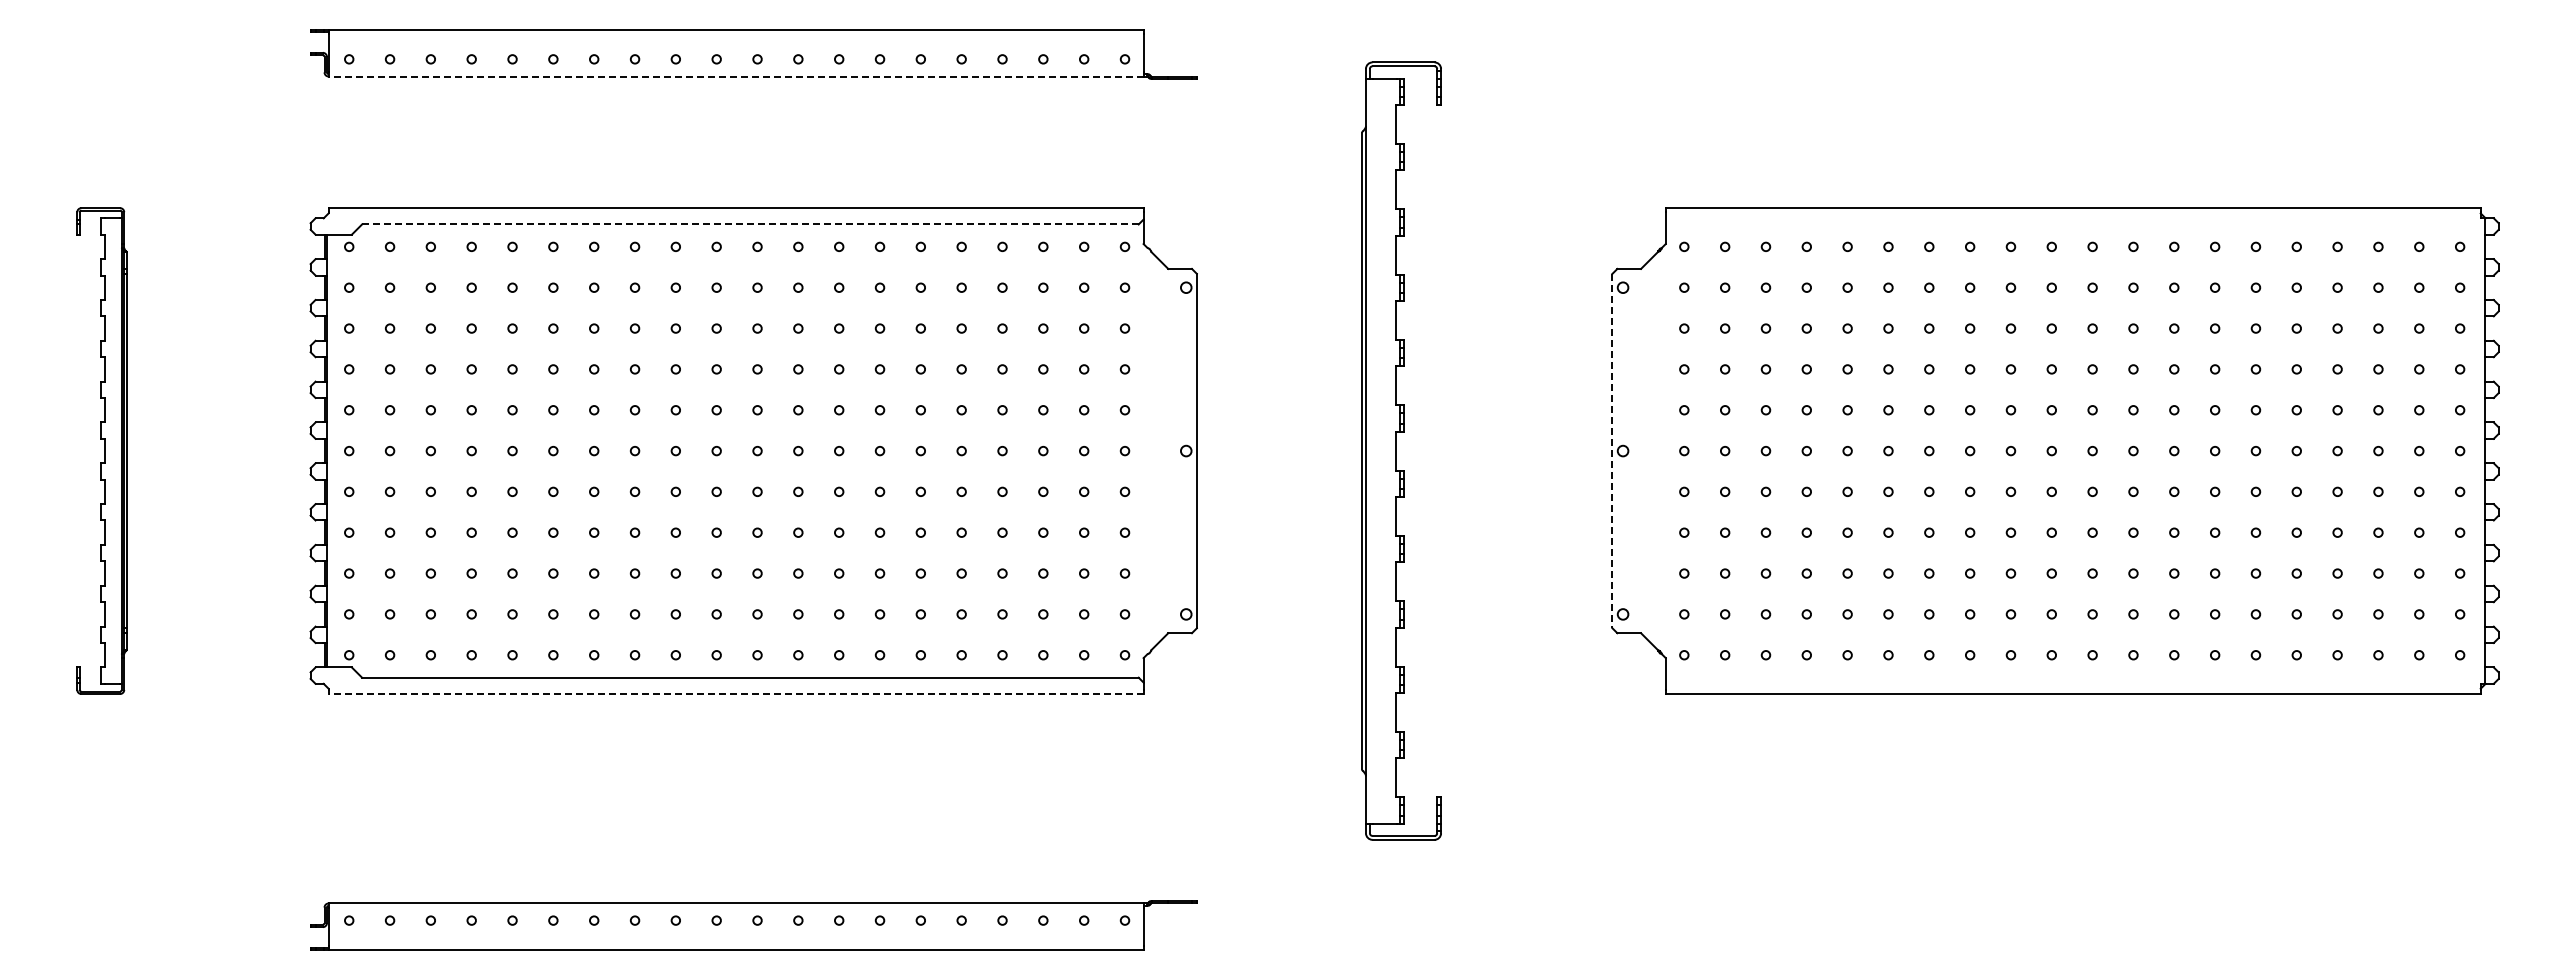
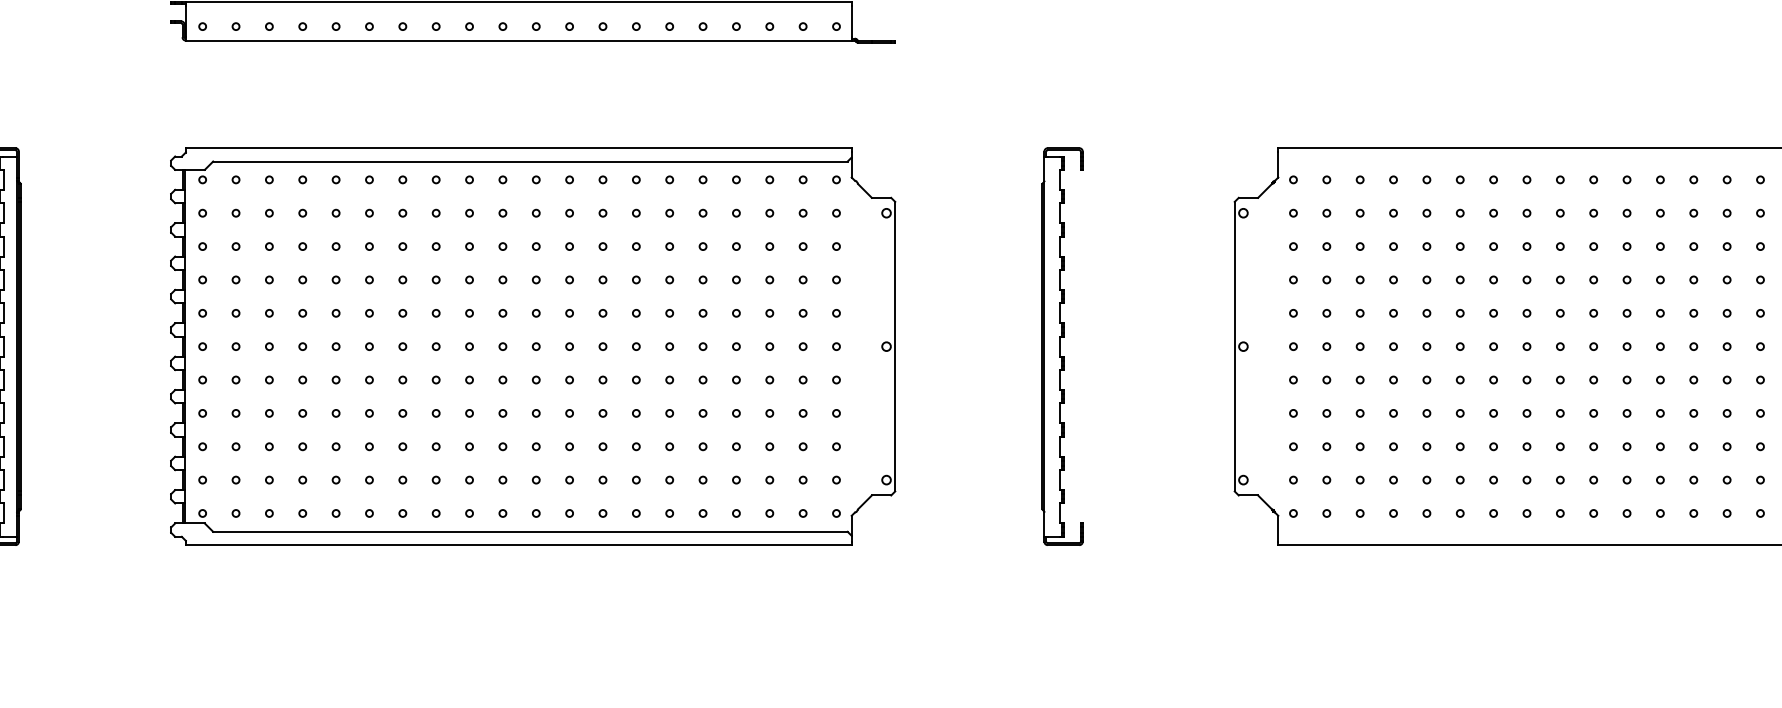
line: (735, 76) -> (518, 40), dashed -> solid
line: (750, 224) -> (530, 161), dashed -> solid
part: (1401, 450) -> (1062, 346), size x0.62
line: (1612, 451) -> (1234, 347), dashed -> solid
line: (735, 694) -> (518, 545), dashed -> solid

